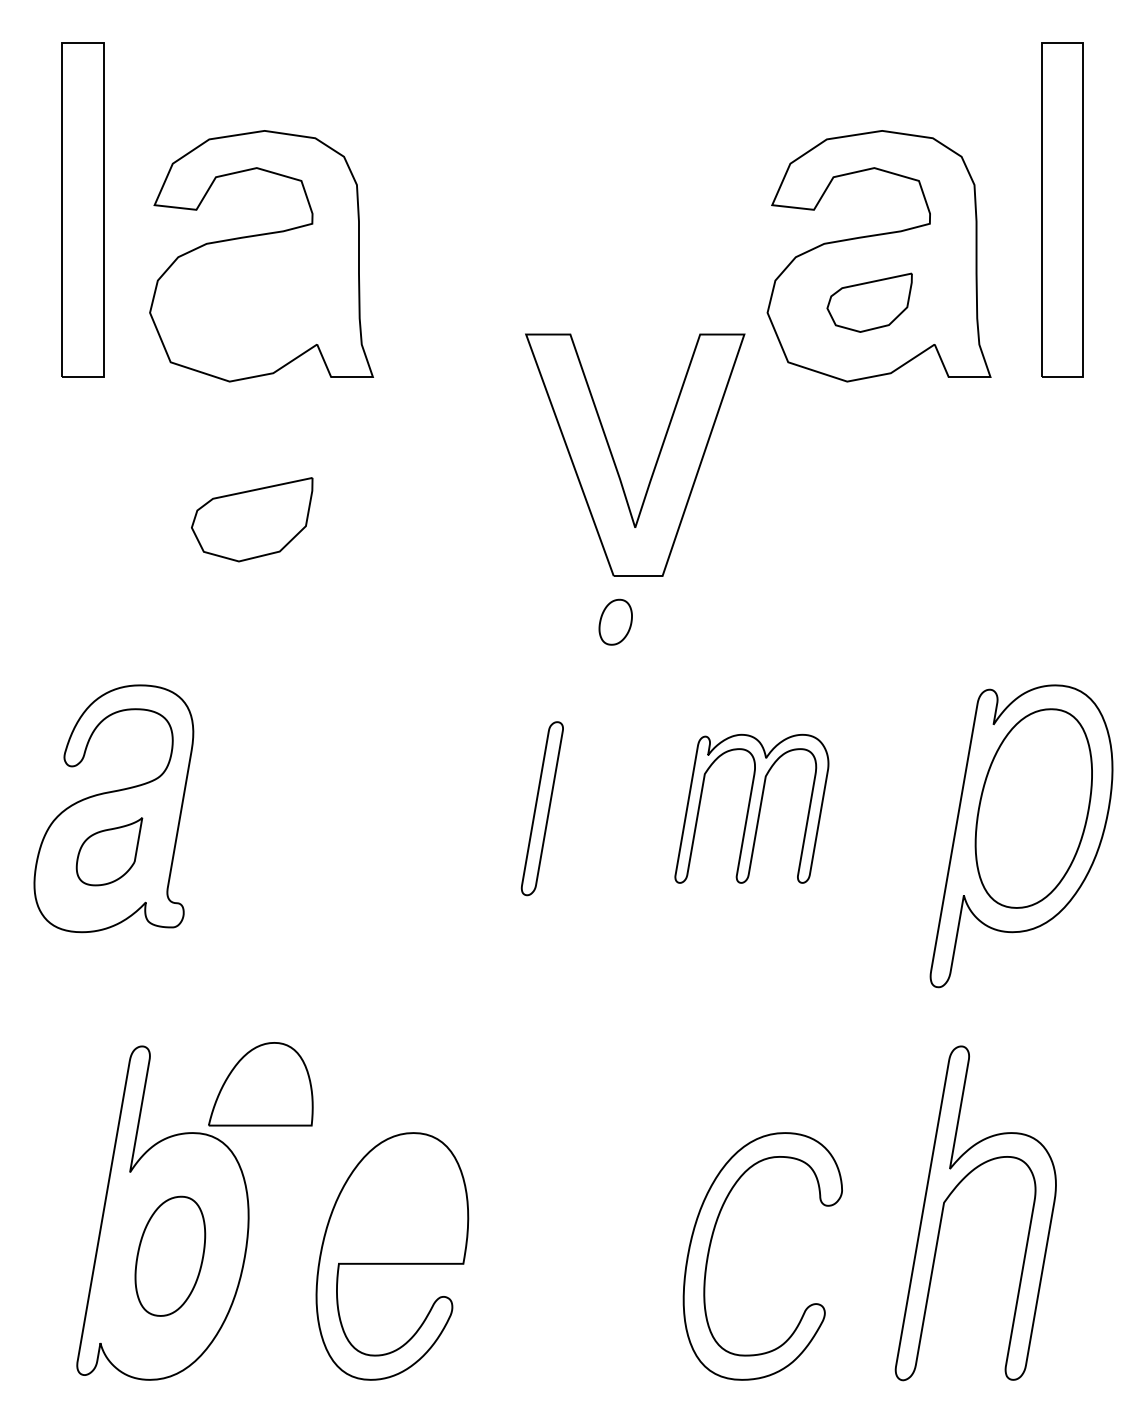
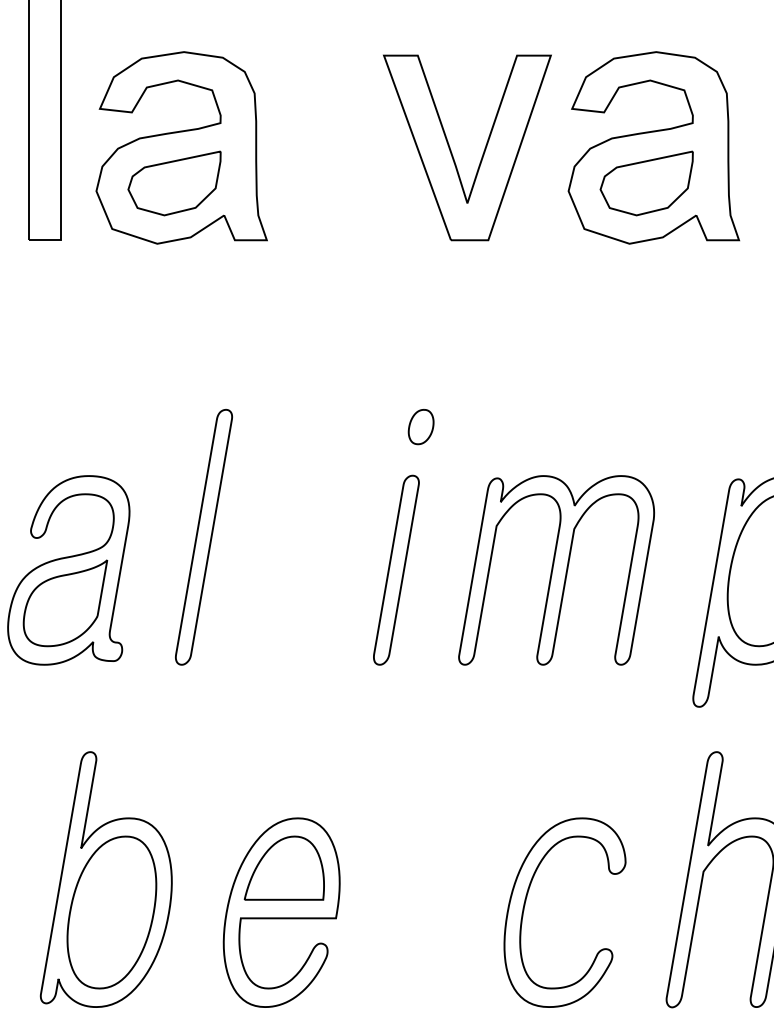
part: (869, 302) -> (646, 183), size x1.43
part: (615, 462) -> (452, 153), moved
part: (252, 519) -> (174, 183), moved
part: (615, 621) -> (420, 426), moved
part: (290, 765) -> (203, 537), added
part: (542, 808) -> (396, 570), size x1.43
part: (751, 808) -> (556, 570), size x1.67
part: (109, 851) -> (65, 603), size x1.67
part: (260, 1084) -> (284, 868), moved
part: (170, 1256) -> (112, 912), size x1.67

